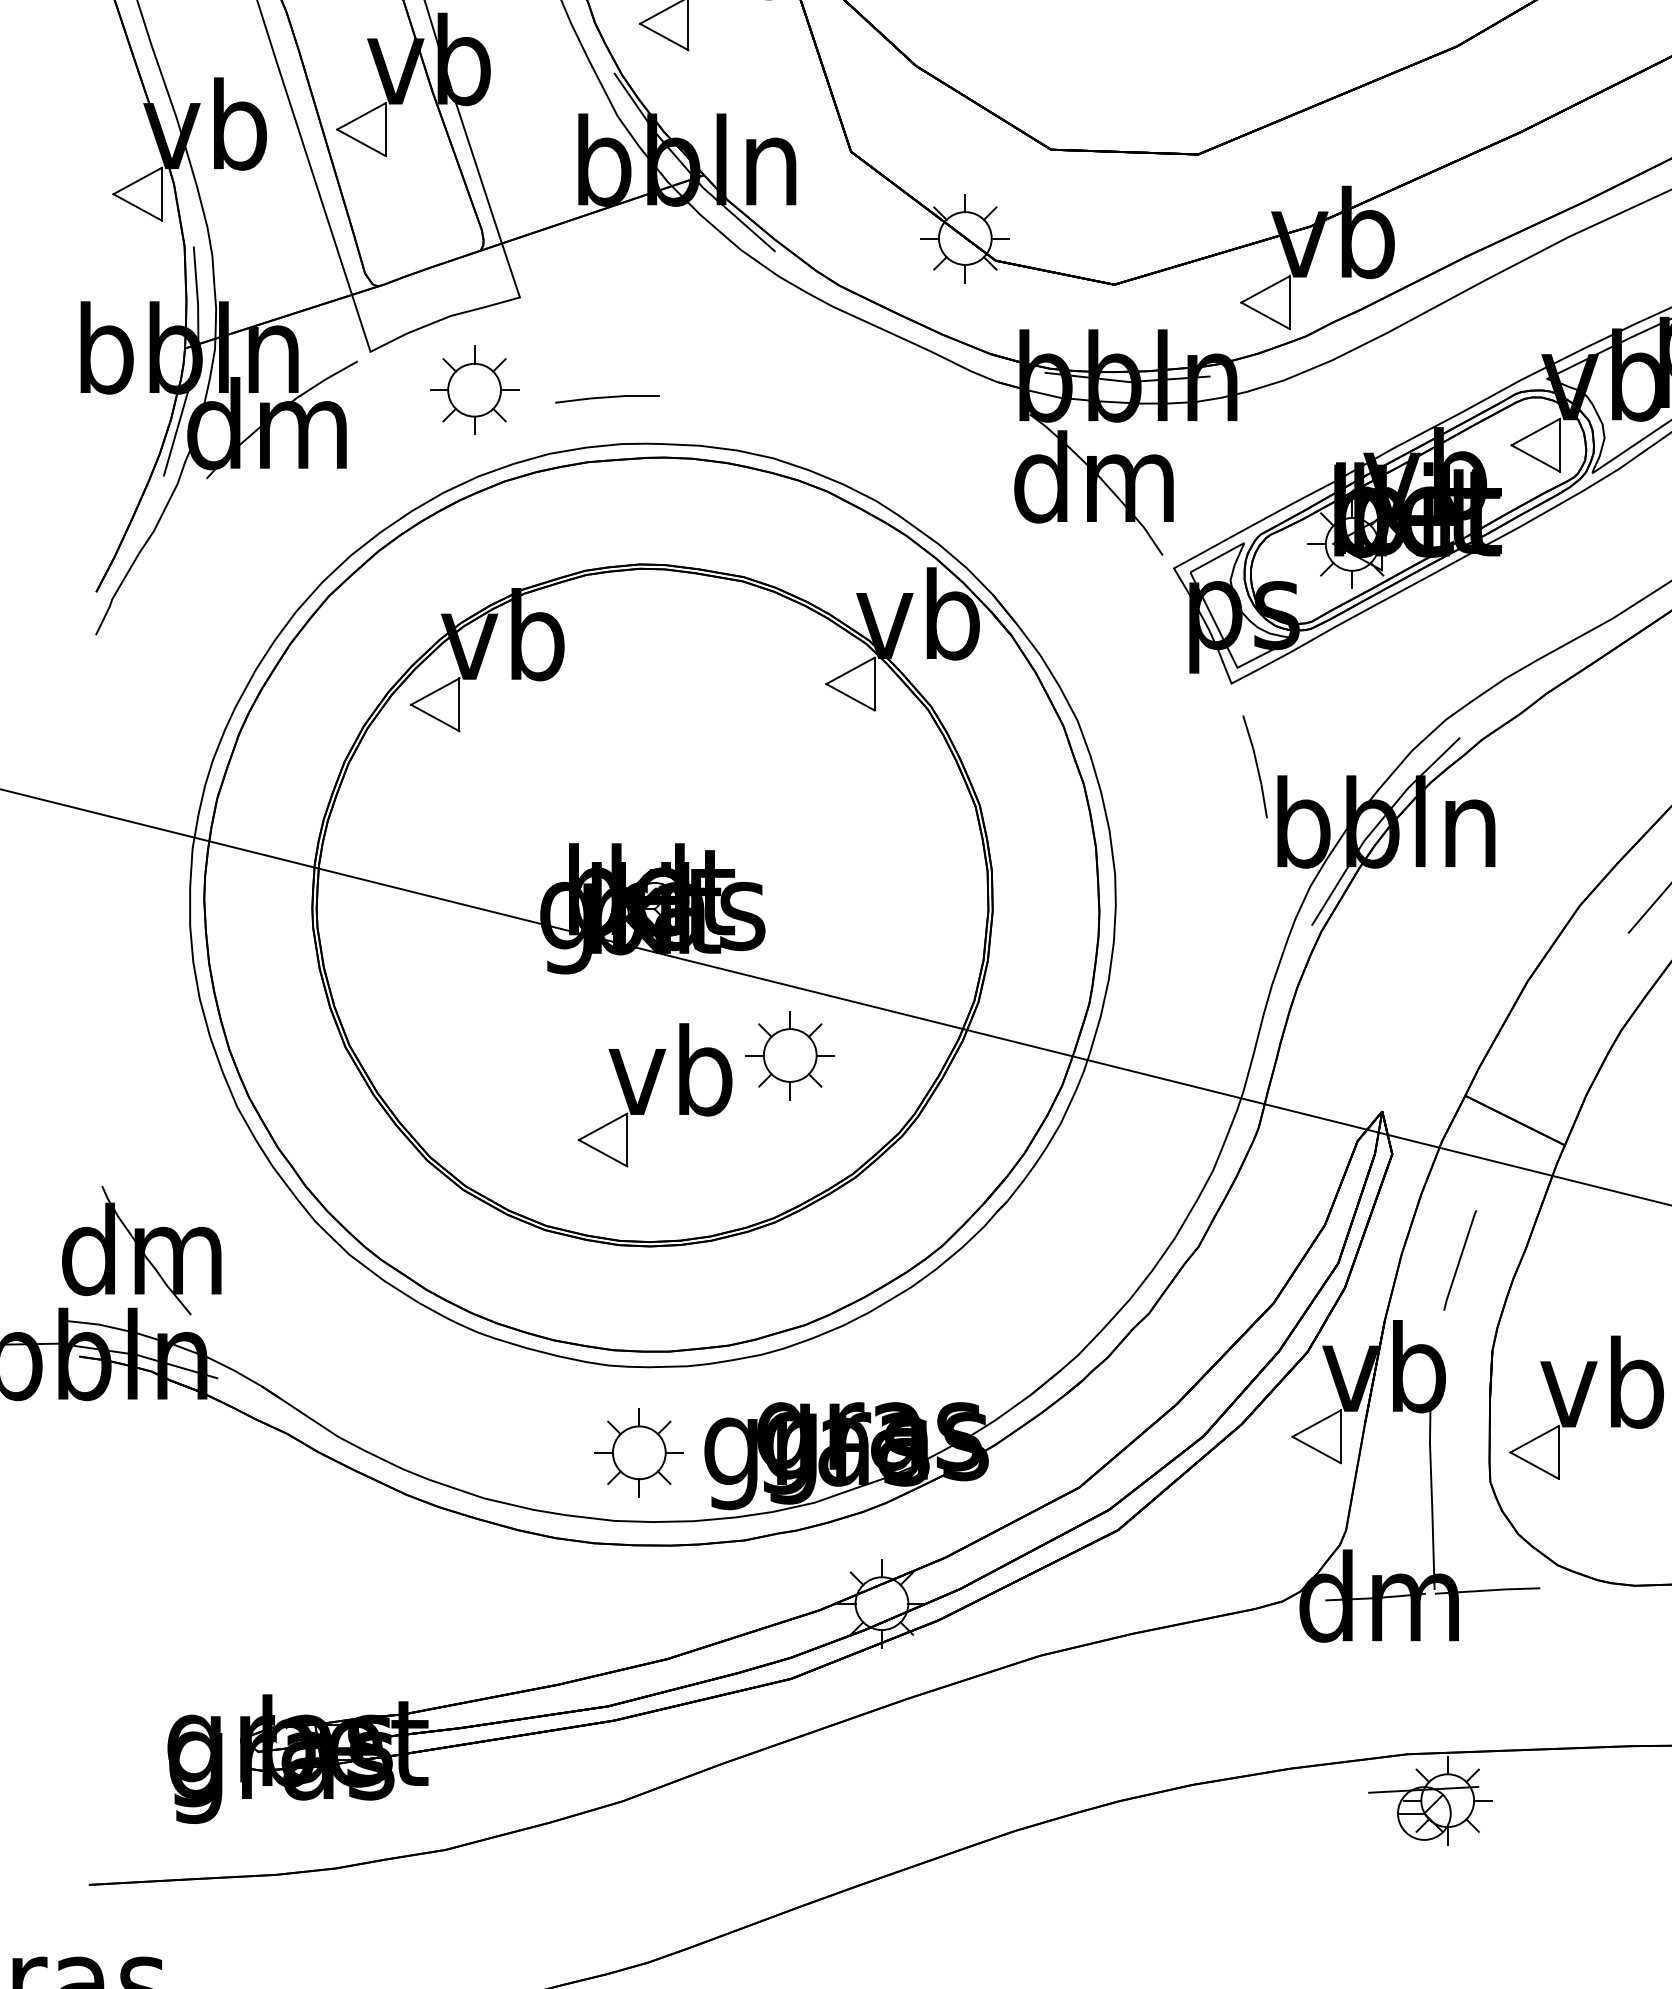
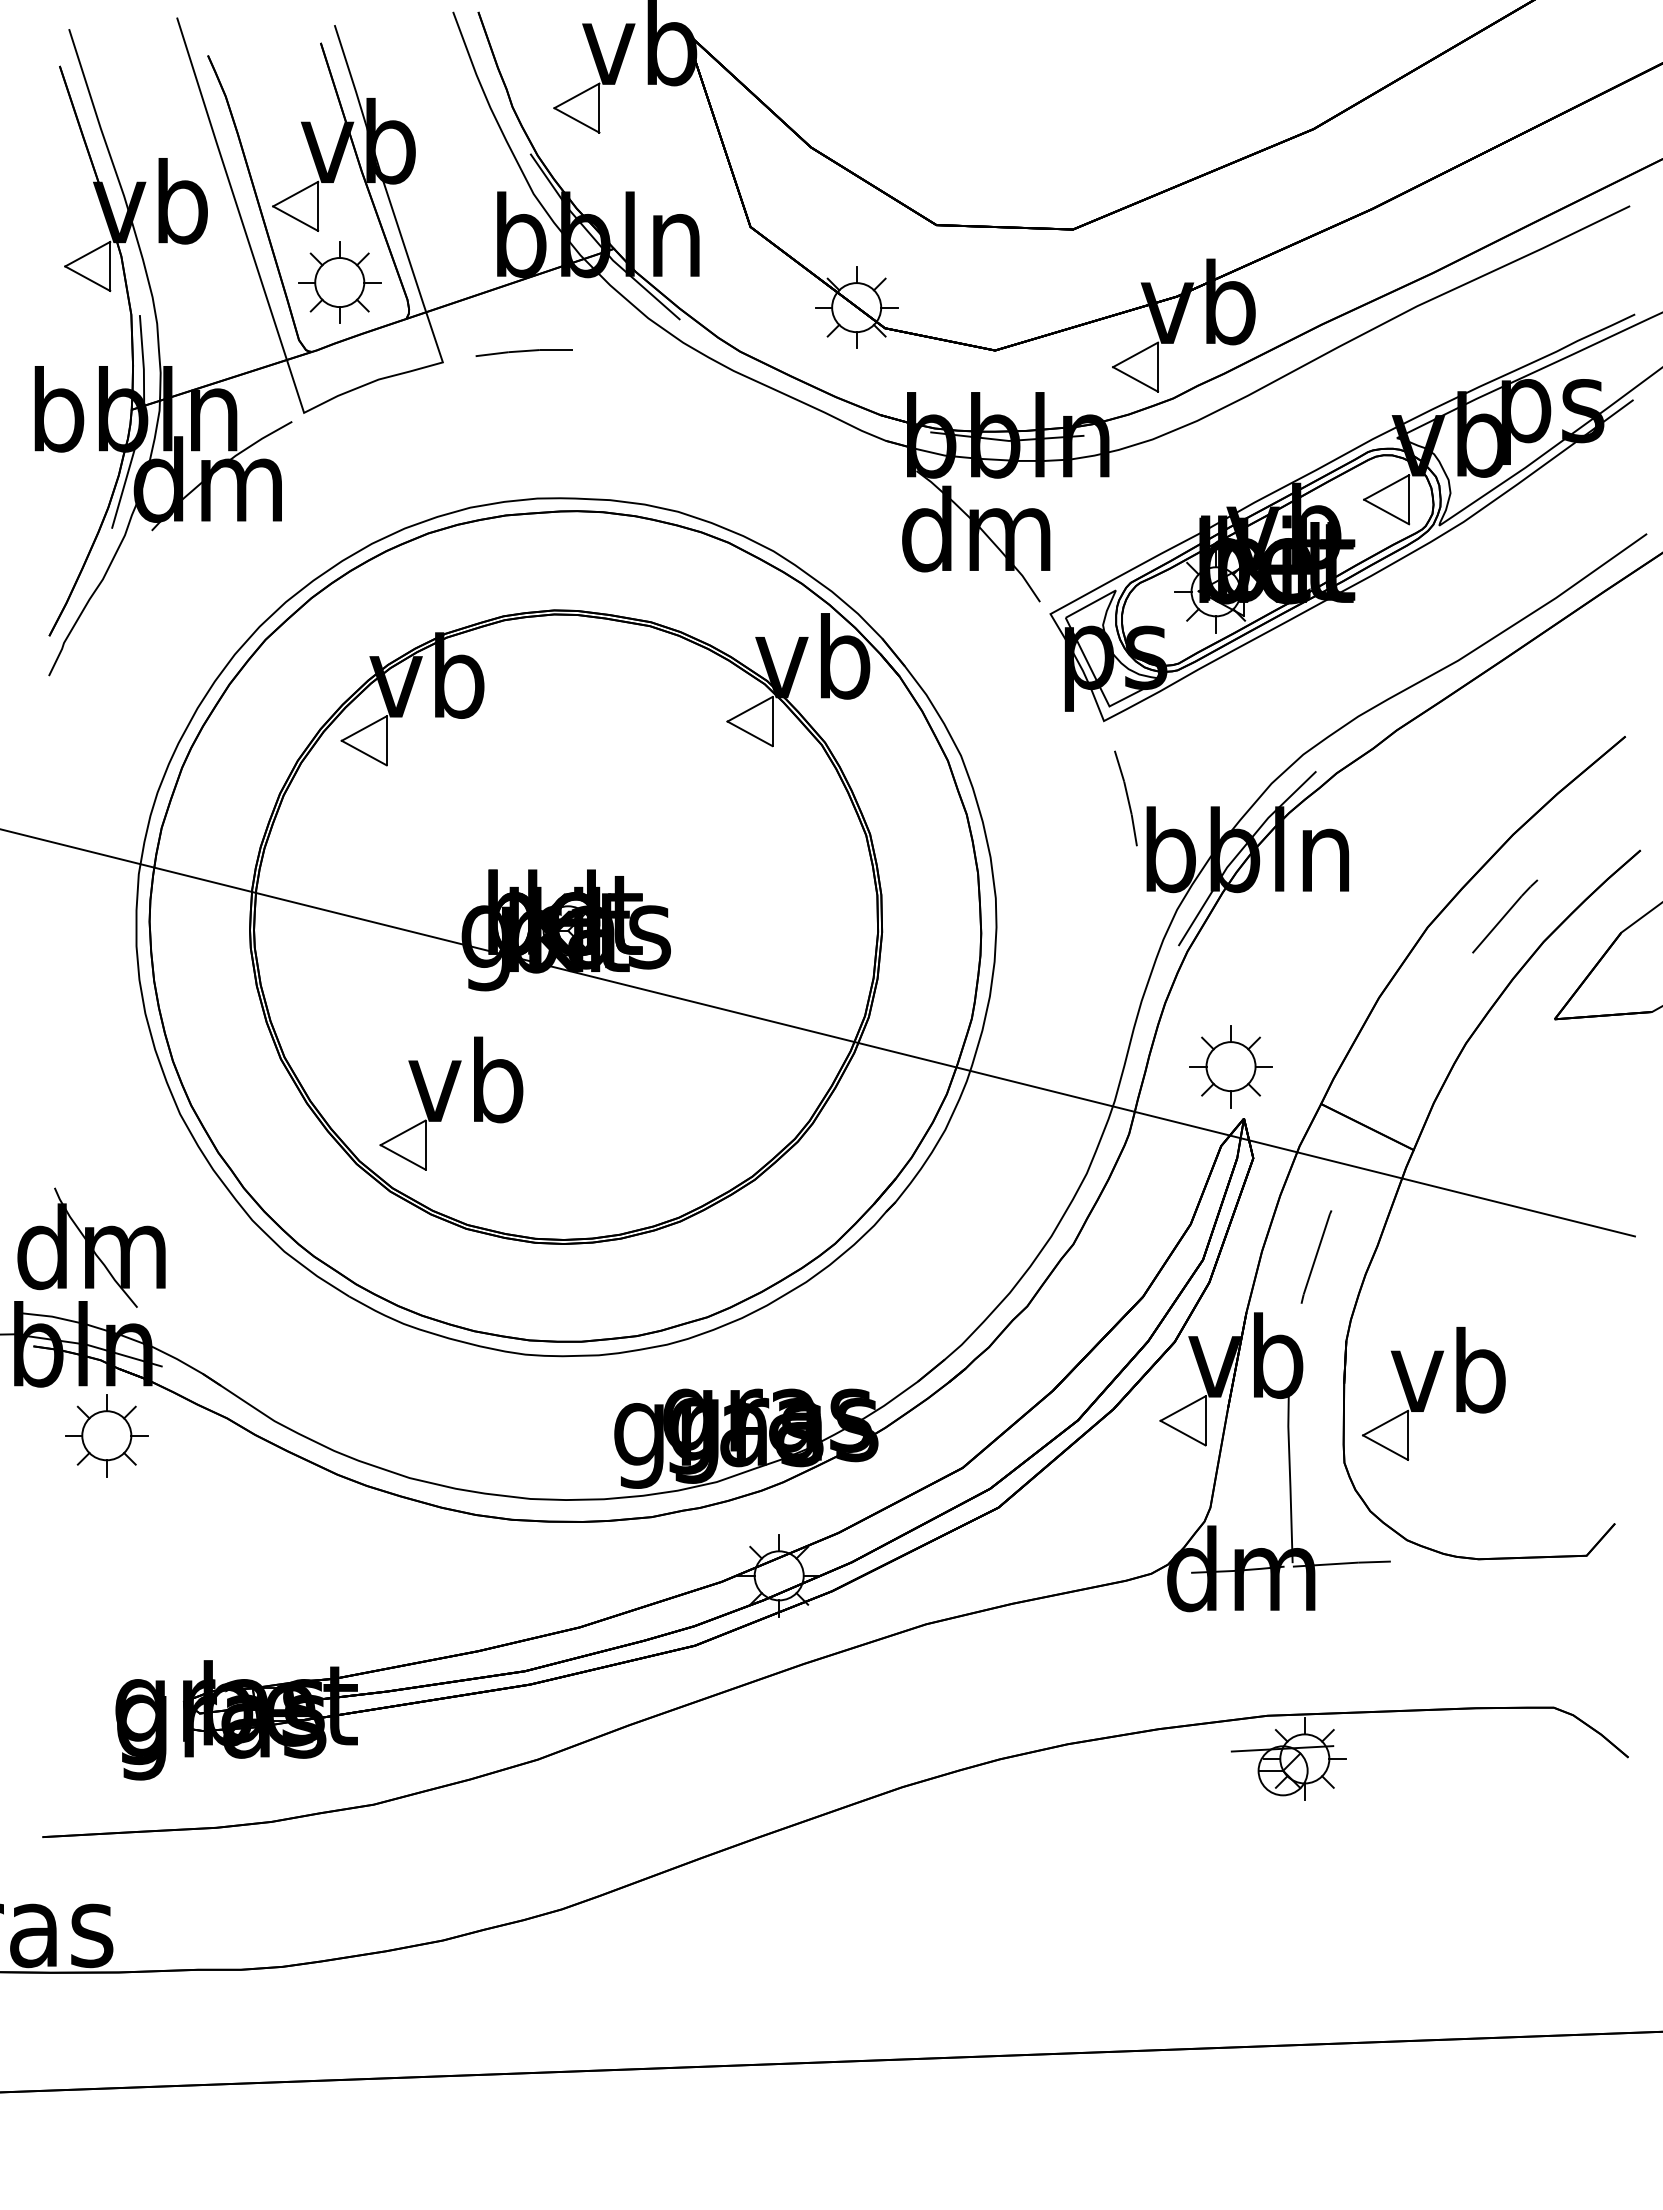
part: (474, 390) -> (339, 282), moved
curve: (606, 398) -> (523, 352), moved
part: (789, 1055) -> (1230, 1066), moved
part: (655, 1095) -> (451, 1103), moved
part: (638, 1452) -> (106, 1435), moved

